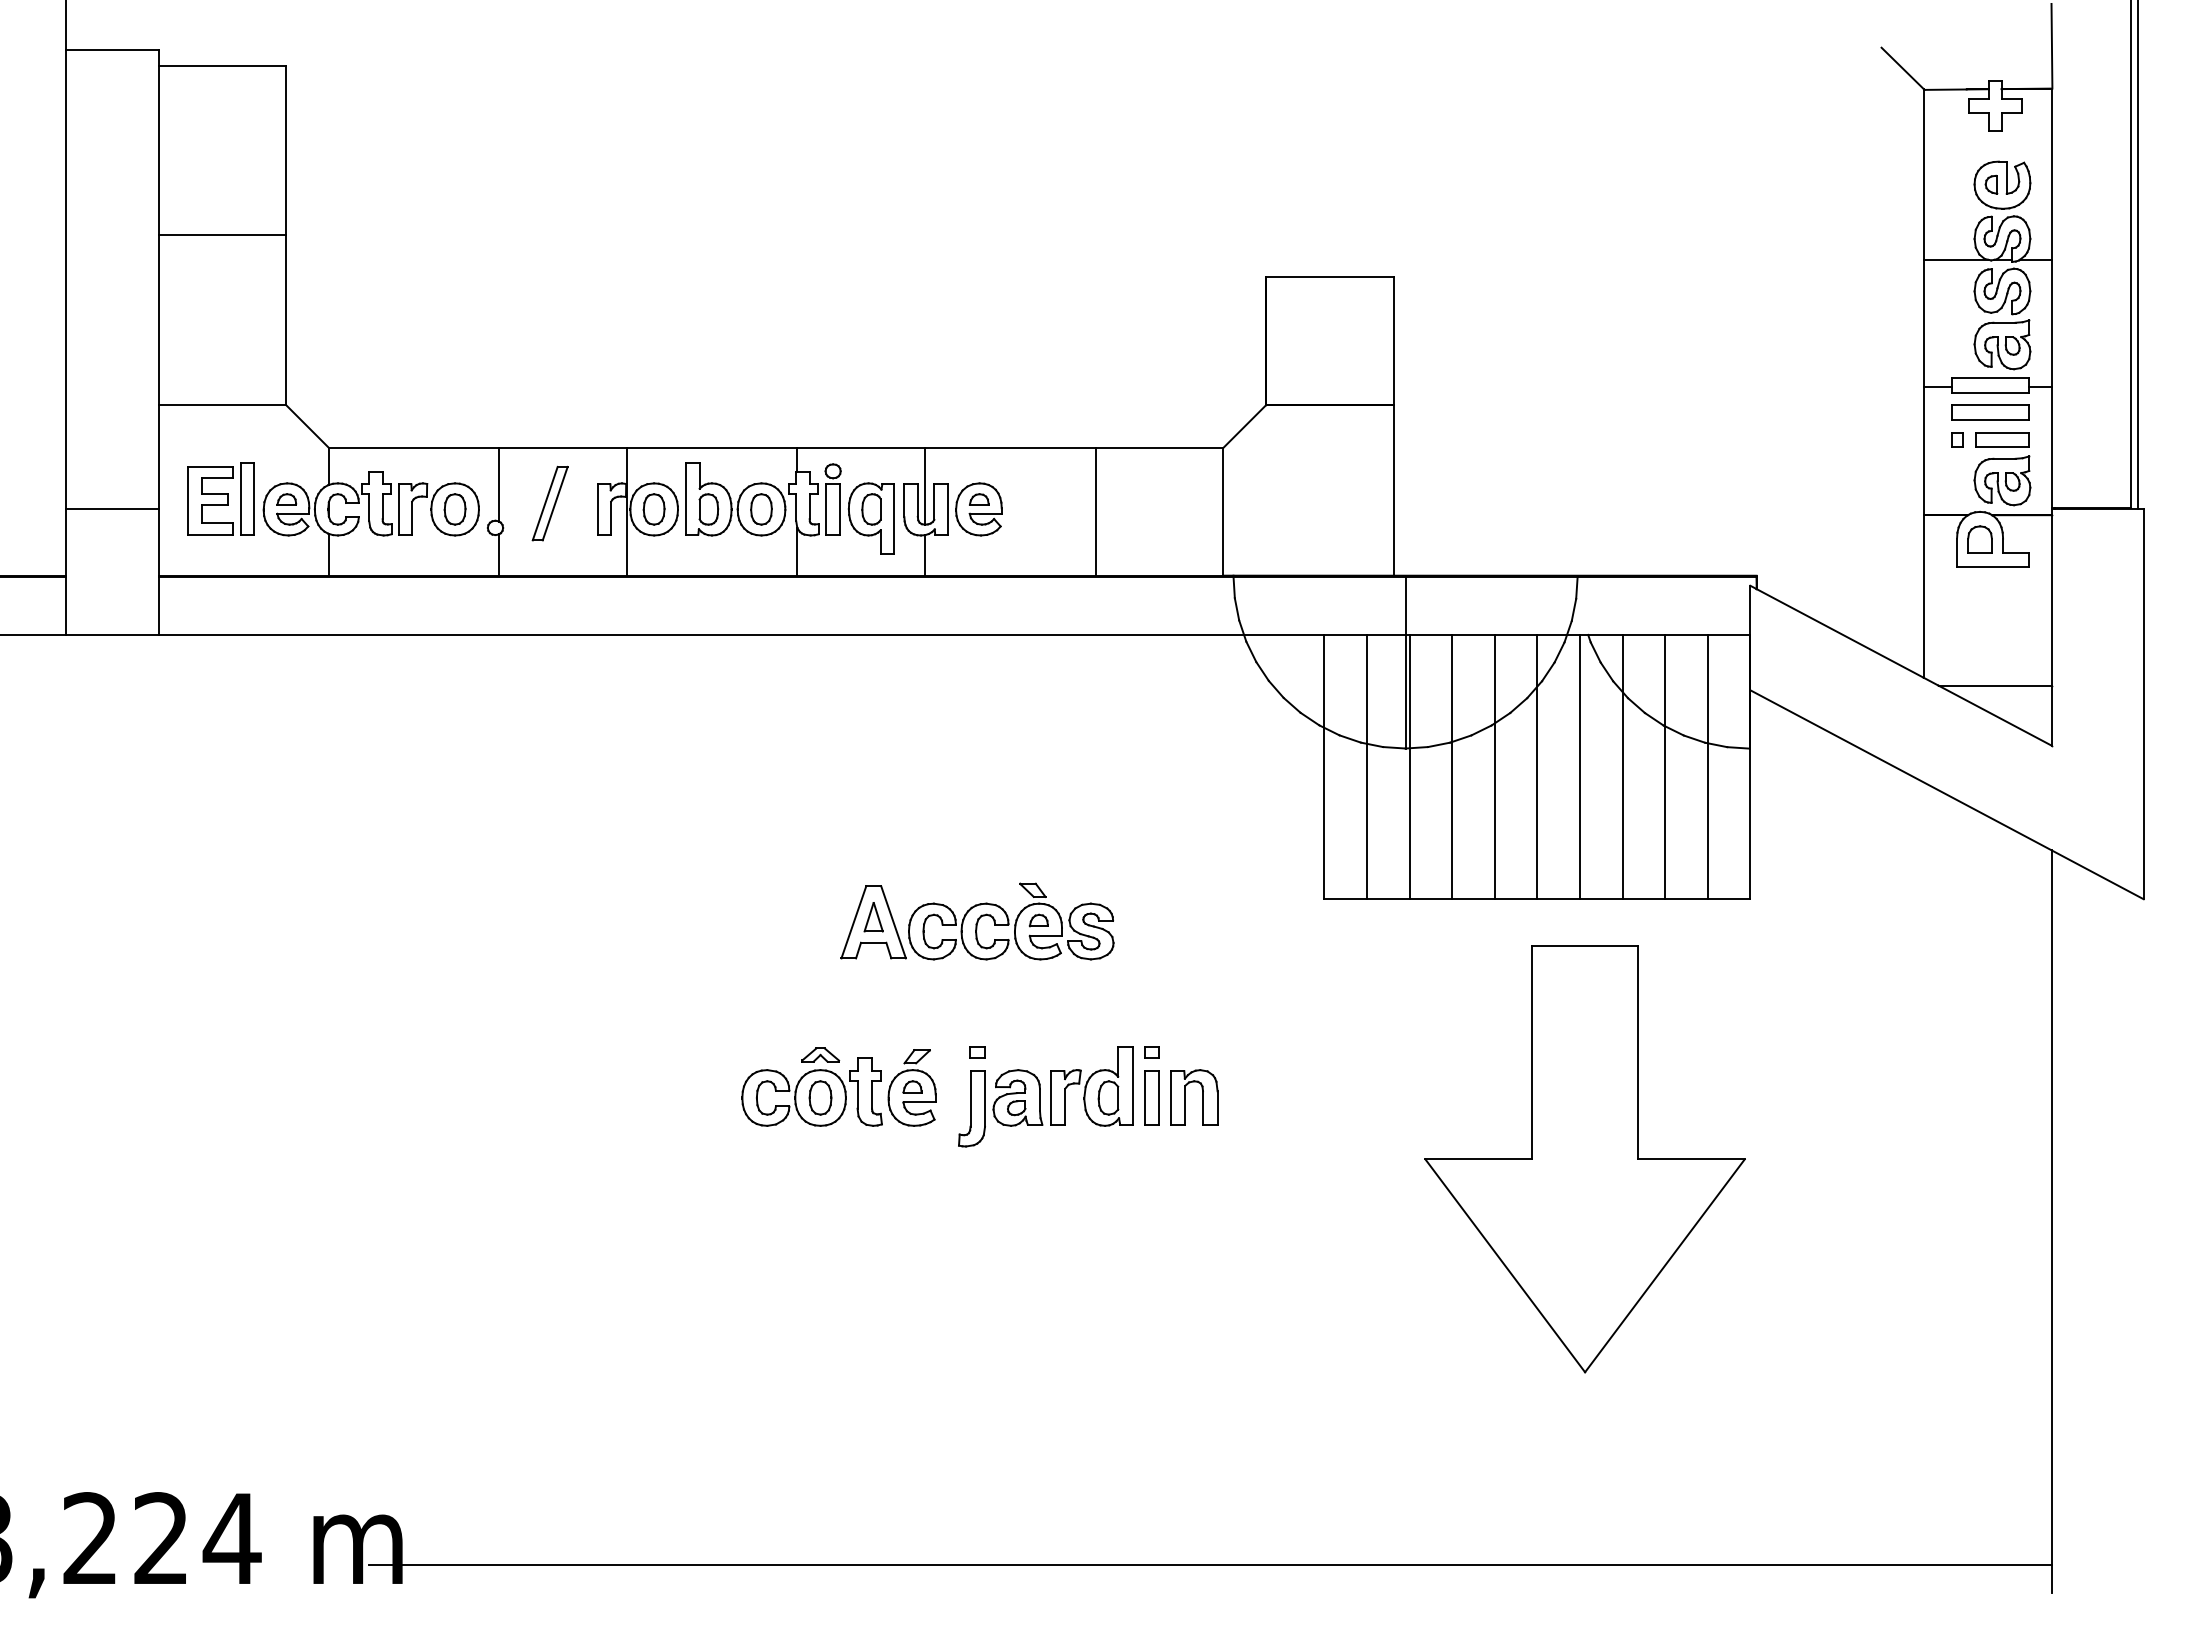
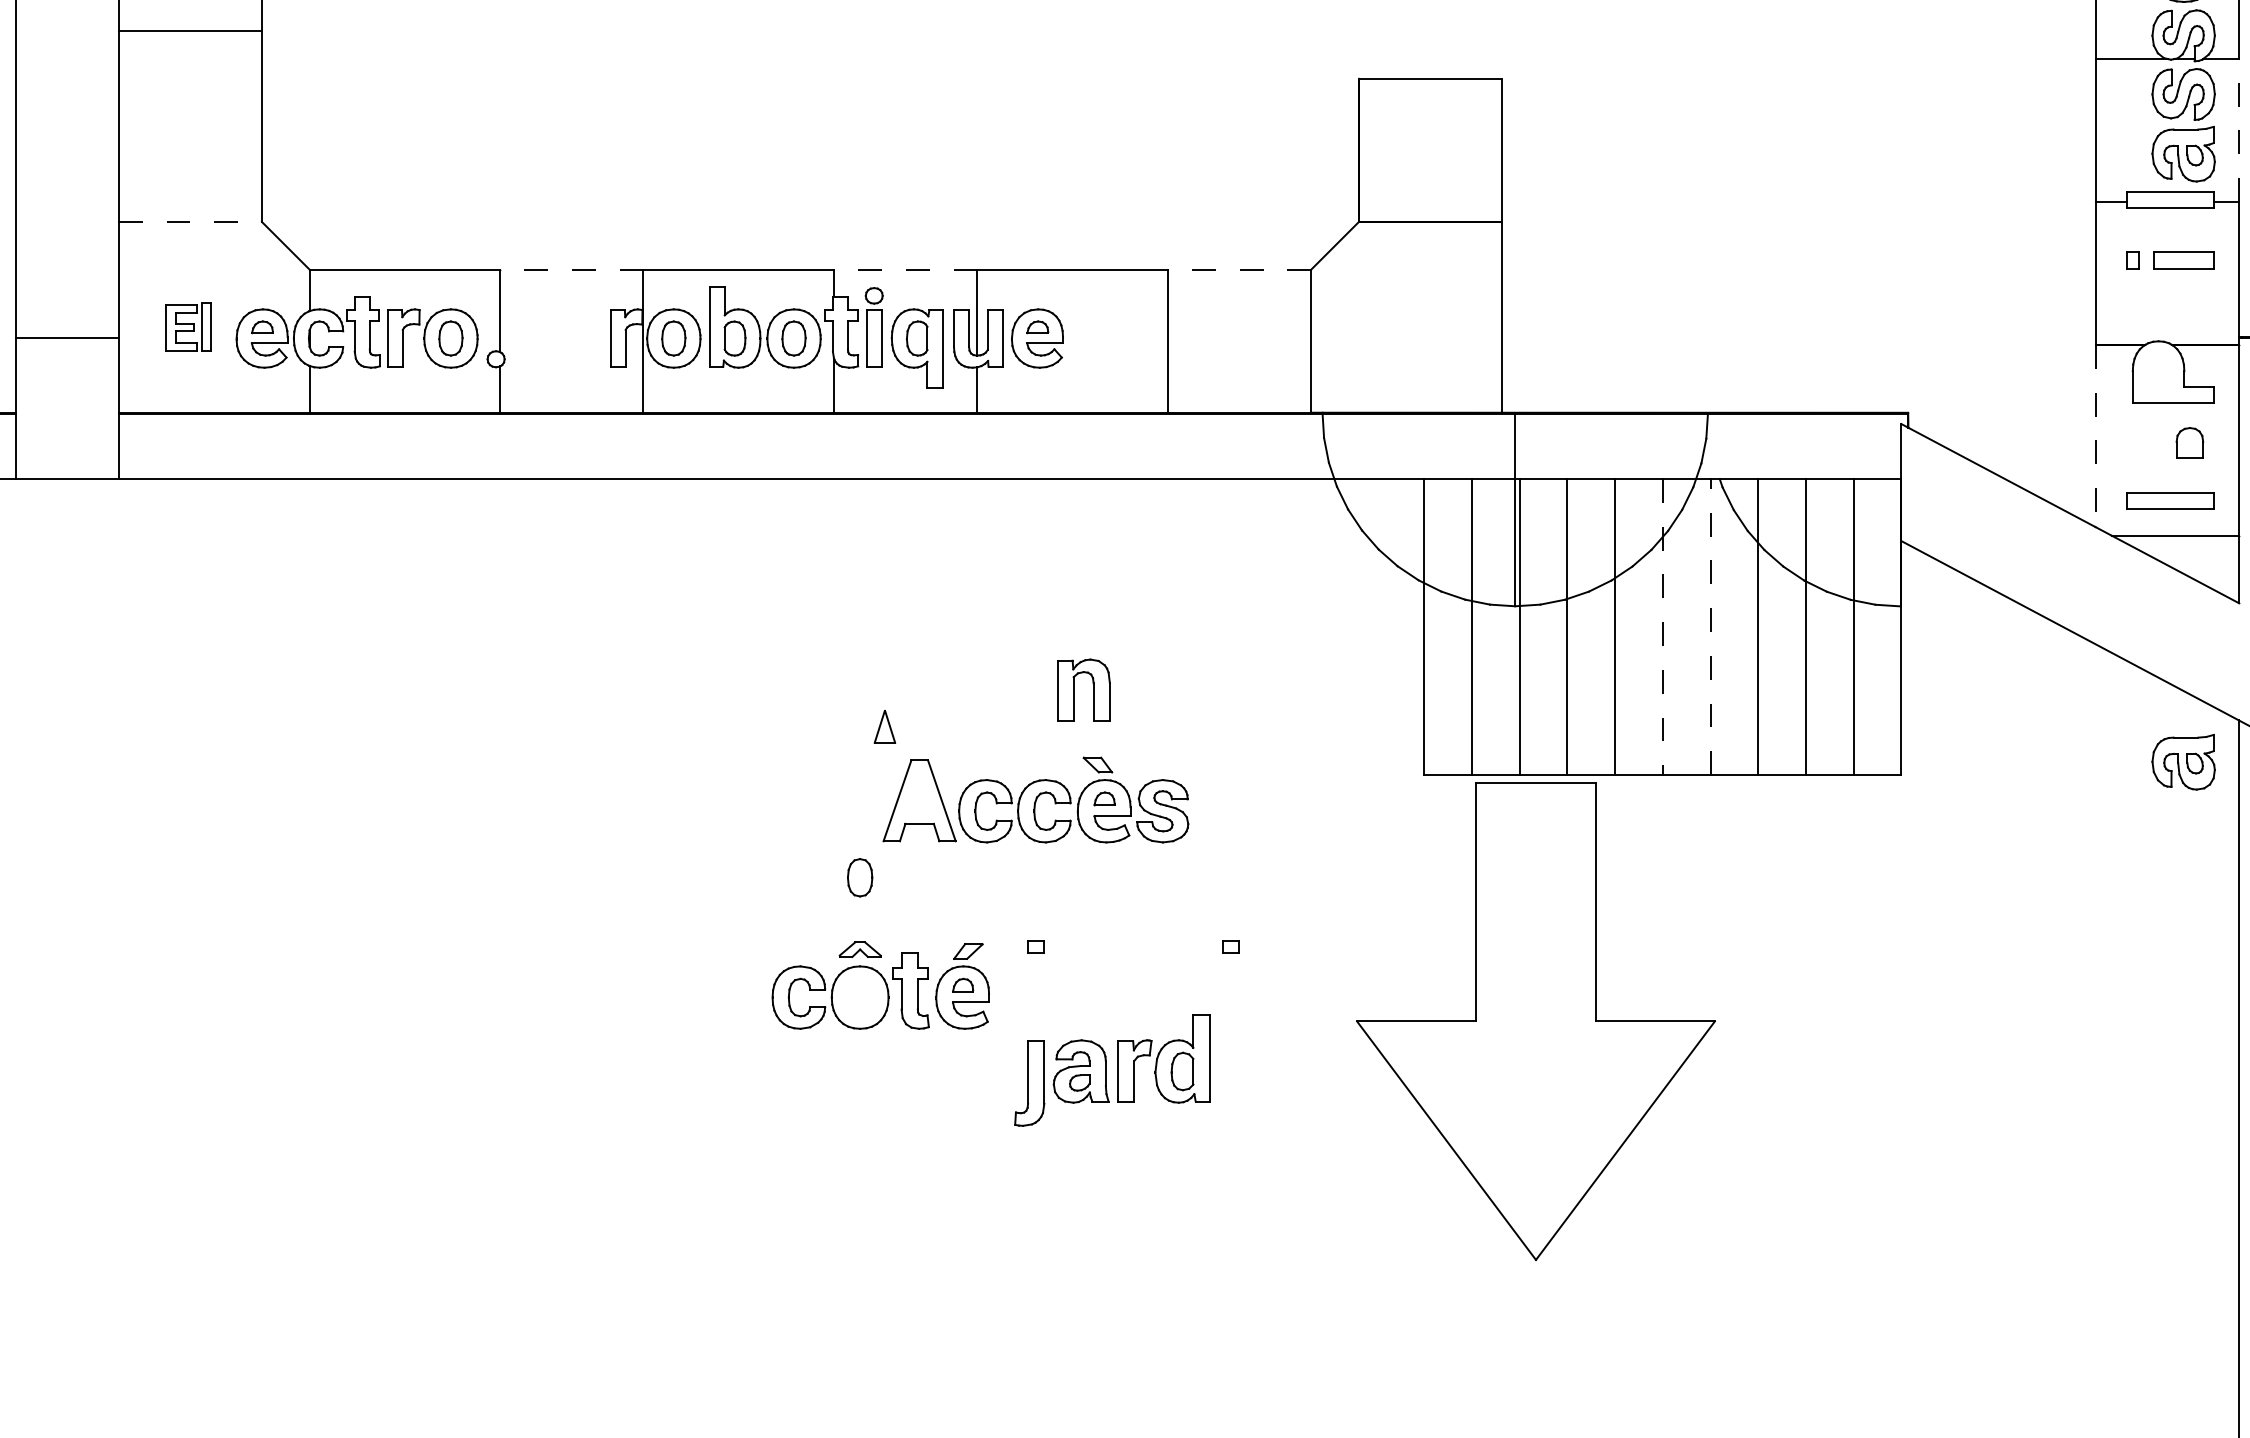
line: (2051, 323) -> (2238, 130), solid -> dashed
line: (222, 405) -> (190, 222), solid -> dashed
part: (1990, 412) -> (2170, 500), moved
line: (563, 447) -> (572, 269), solid -> dashed
line: (861, 447) -> (906, 269), solid -> dashed
line: (1159, 447) -> (1239, 269), solid -> dashed
part: (2002, 480) -> (2183, 761), moved
part: (220, 498) -> (188, 326), size x0.6
part: (549, 503) -> (556, 331), removed
part: (1979, 539) -> (2189, 442), moved
line: (1923, 597) -> (2095, 437), solid -> dashed
line: (1579, 766) -> (1710, 626), solid -> dashed
line: (1537, 767) -> (1662, 627), solid -> dashed
part: (873, 917) -> (884, 727), moved
part: (1045, 1096) -> (1112, 1069), moved
part: (820, 1097) -> (860, 877), moved
part: (1151, 1097) -> (1230, 997), removed
part: (1202, 1097) -> (1093, 690), moved
part: (1584, 1159) -> (1535, 1021), moved

